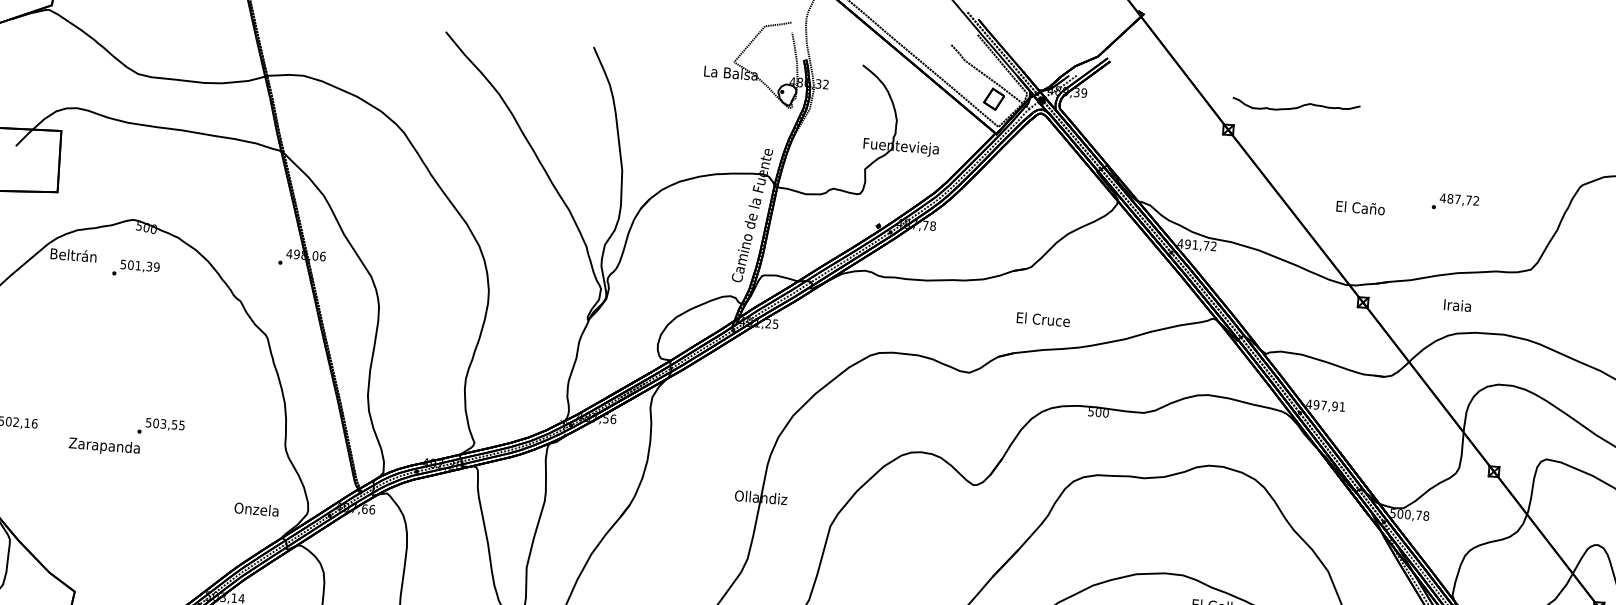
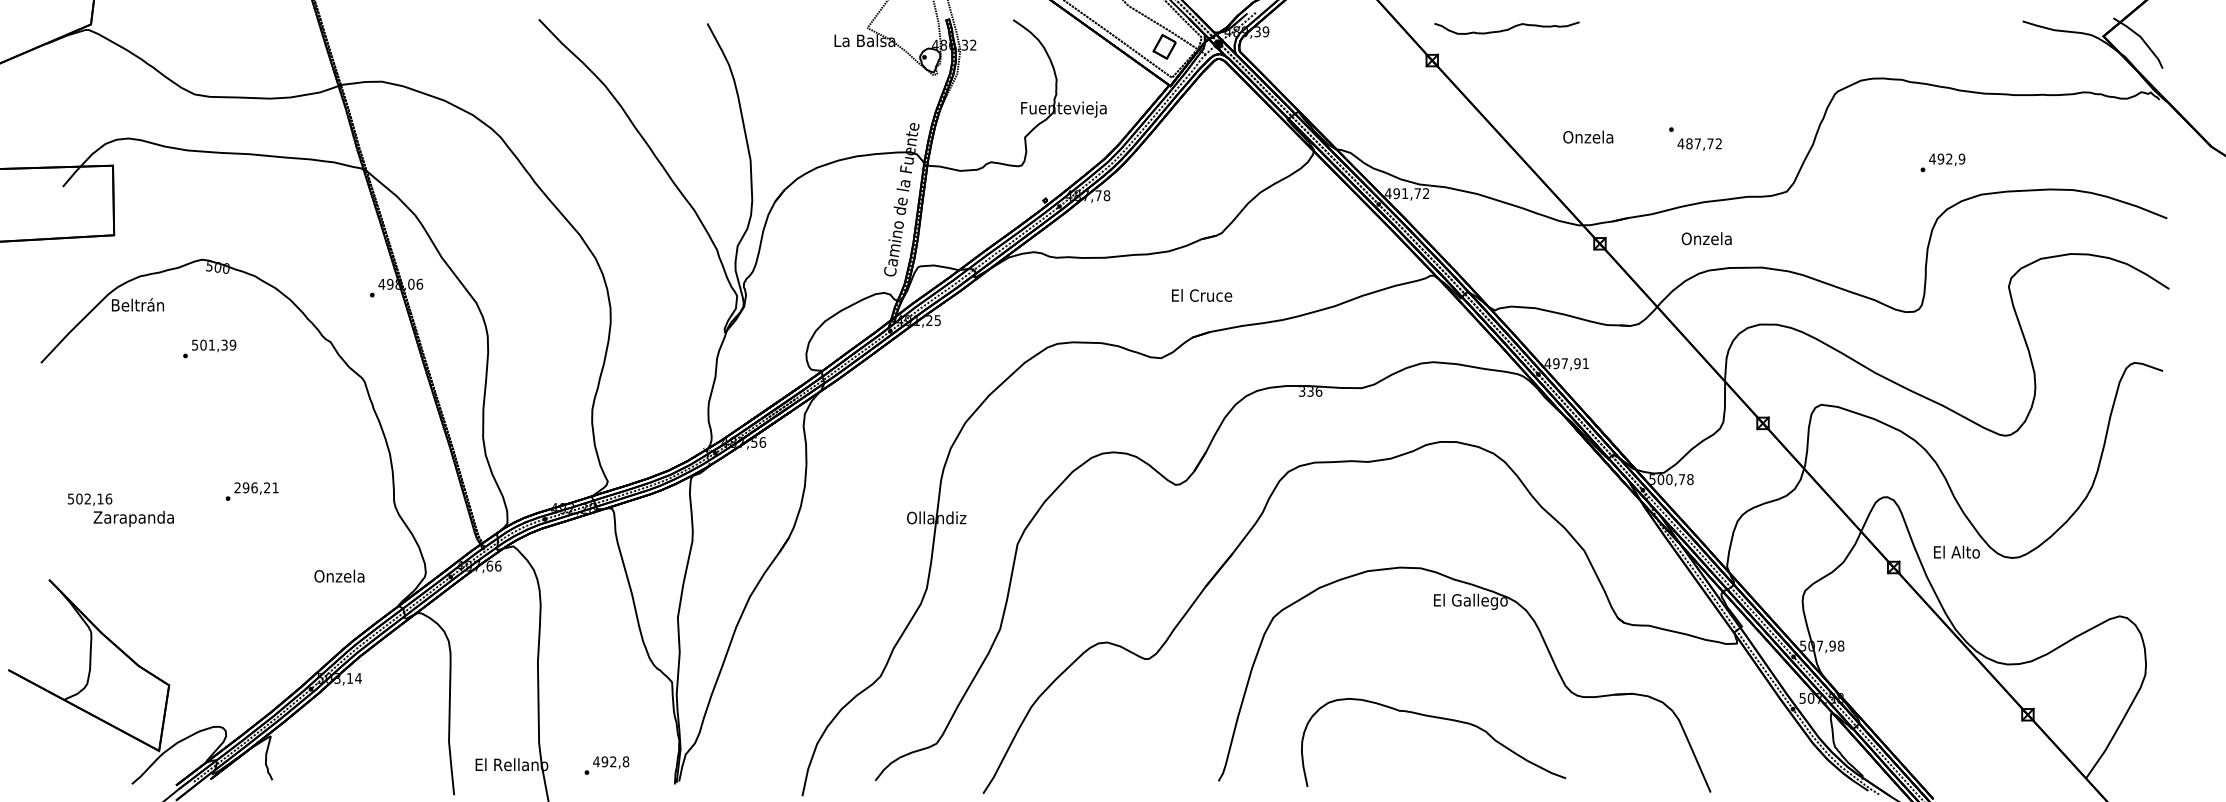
text: (1459, 200) -> (1699, 144), moved
text: (1360, 207) -> (1588, 136), El Caño -> Onzela
text: (135, 268) -> (209, 348), moved
text: (1457, 305) -> (1706, 238), Iraia -> Onzela
text: (1043, 319) -> (1202, 295), moved
text: (1098, 412) -> (1310, 391), 500 -> 336
text: (165, 423) -> (256, 487), 503,55 -> 296,21
text: (104, 446) -> (133, 518), moved
text: (256, 508) -> (339, 575), moved

